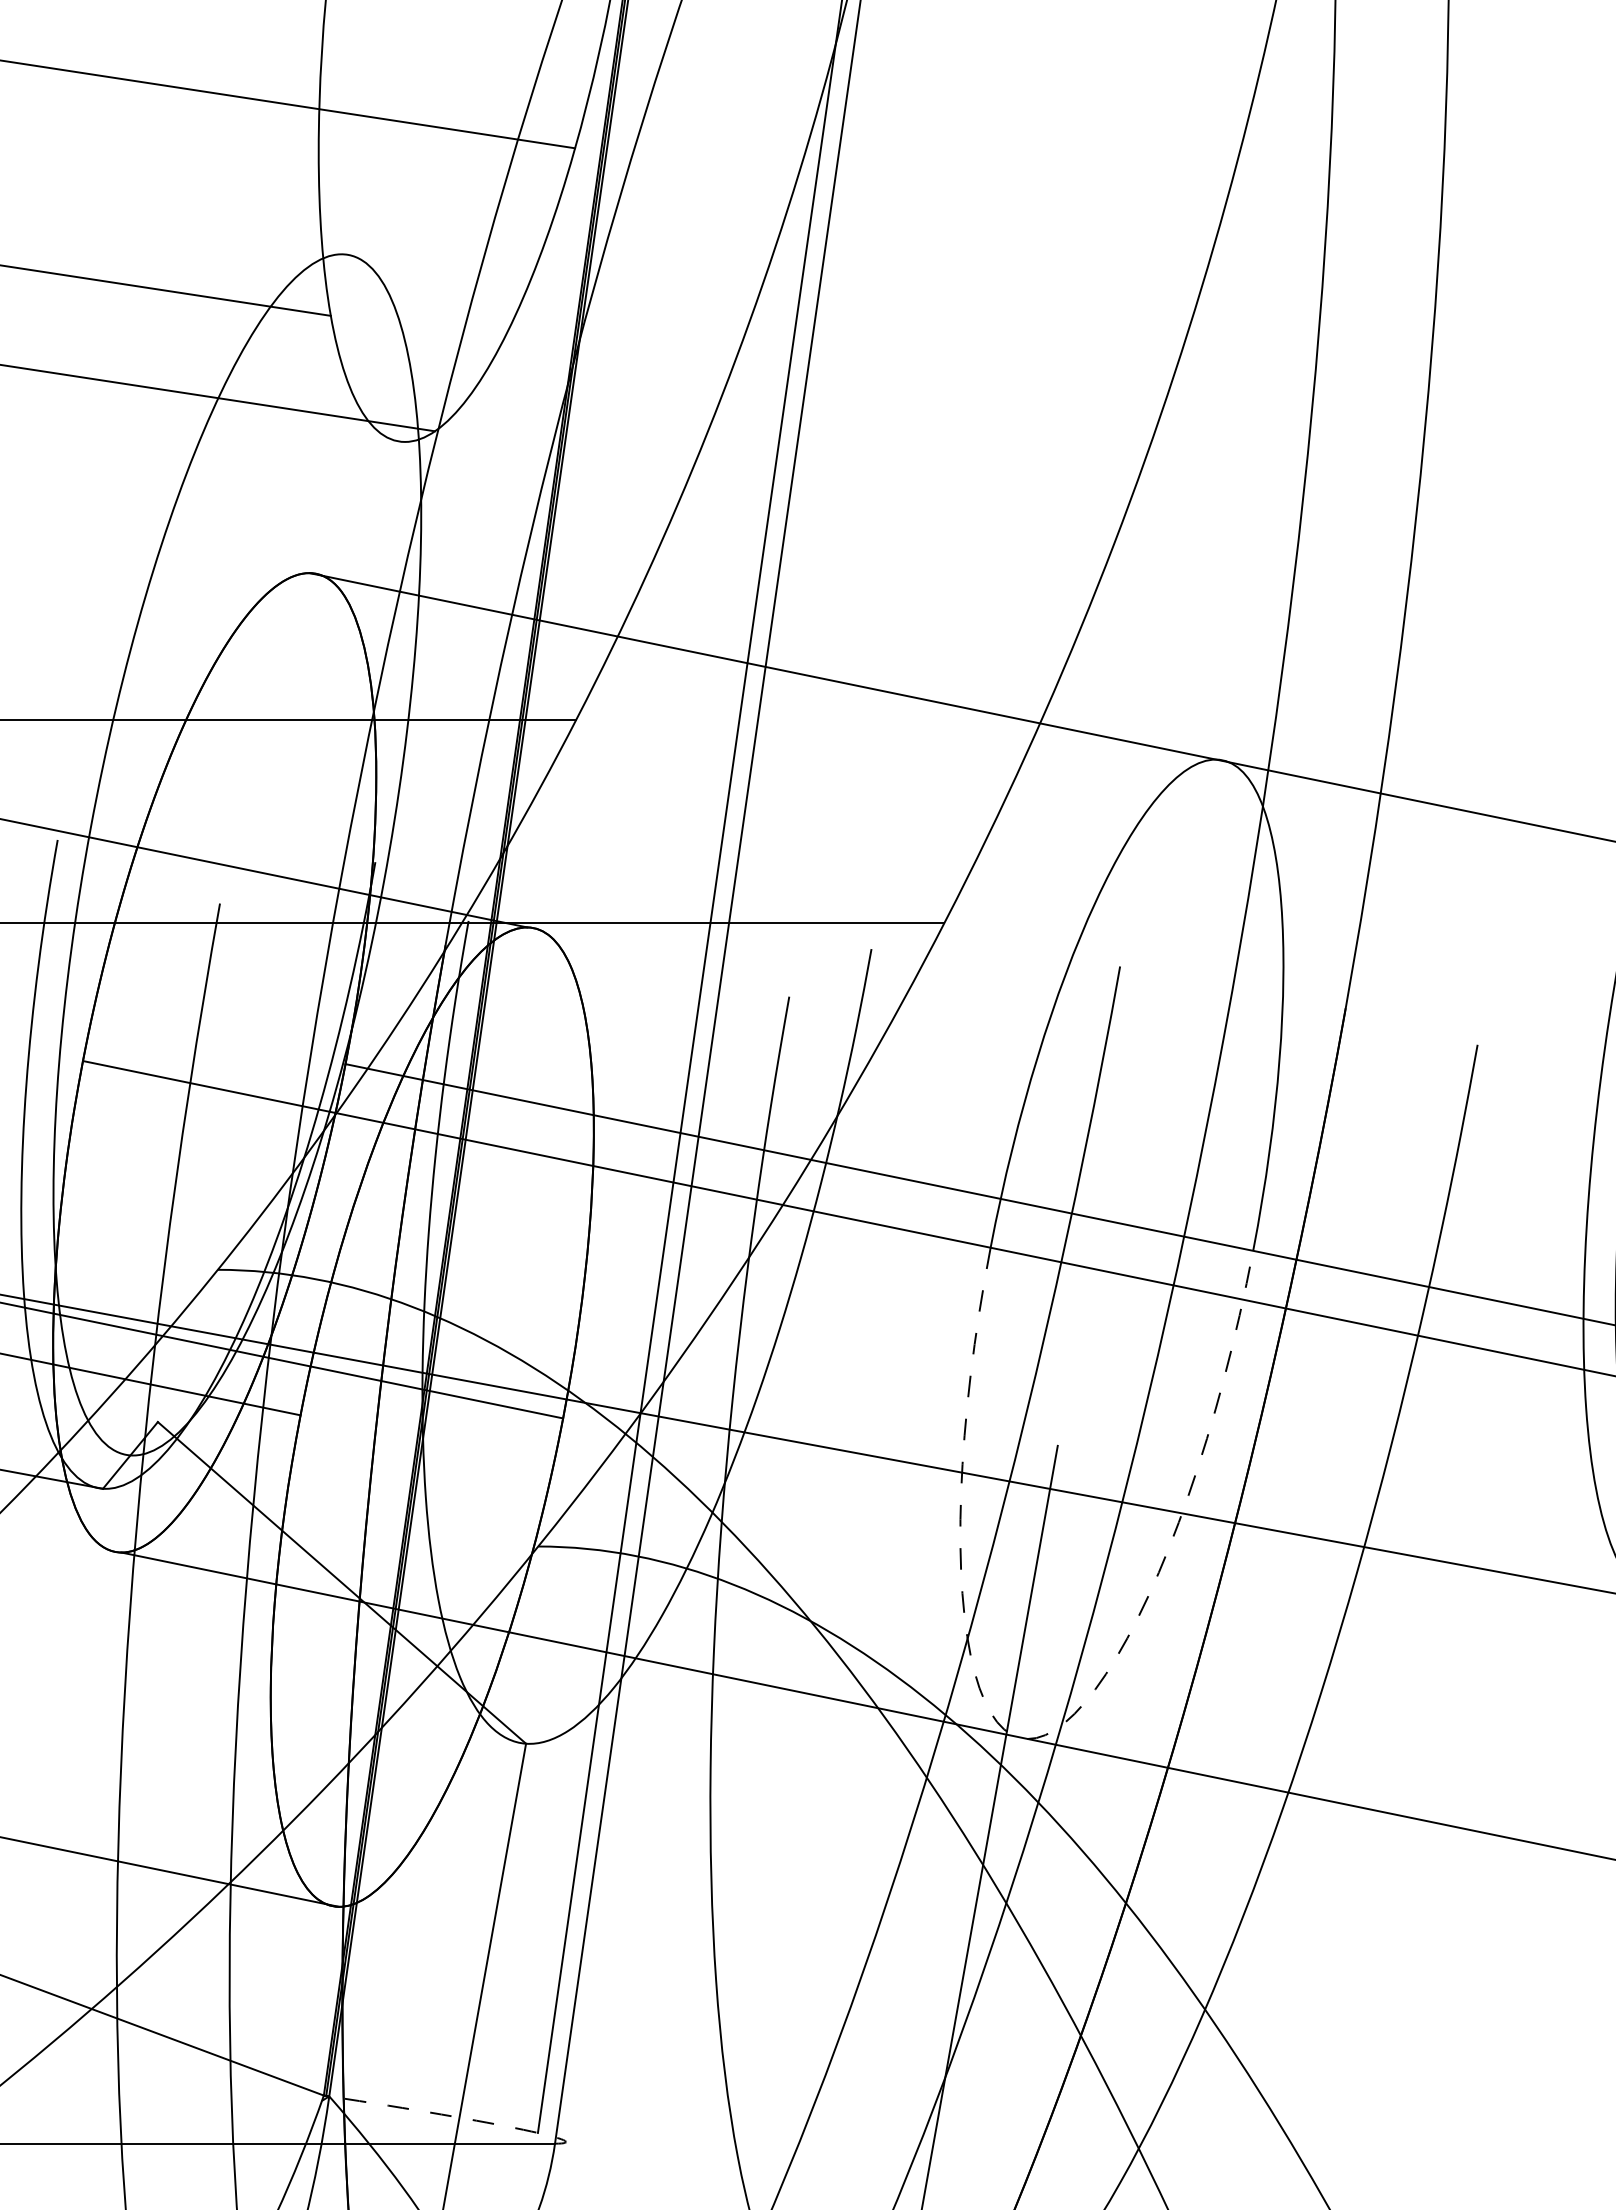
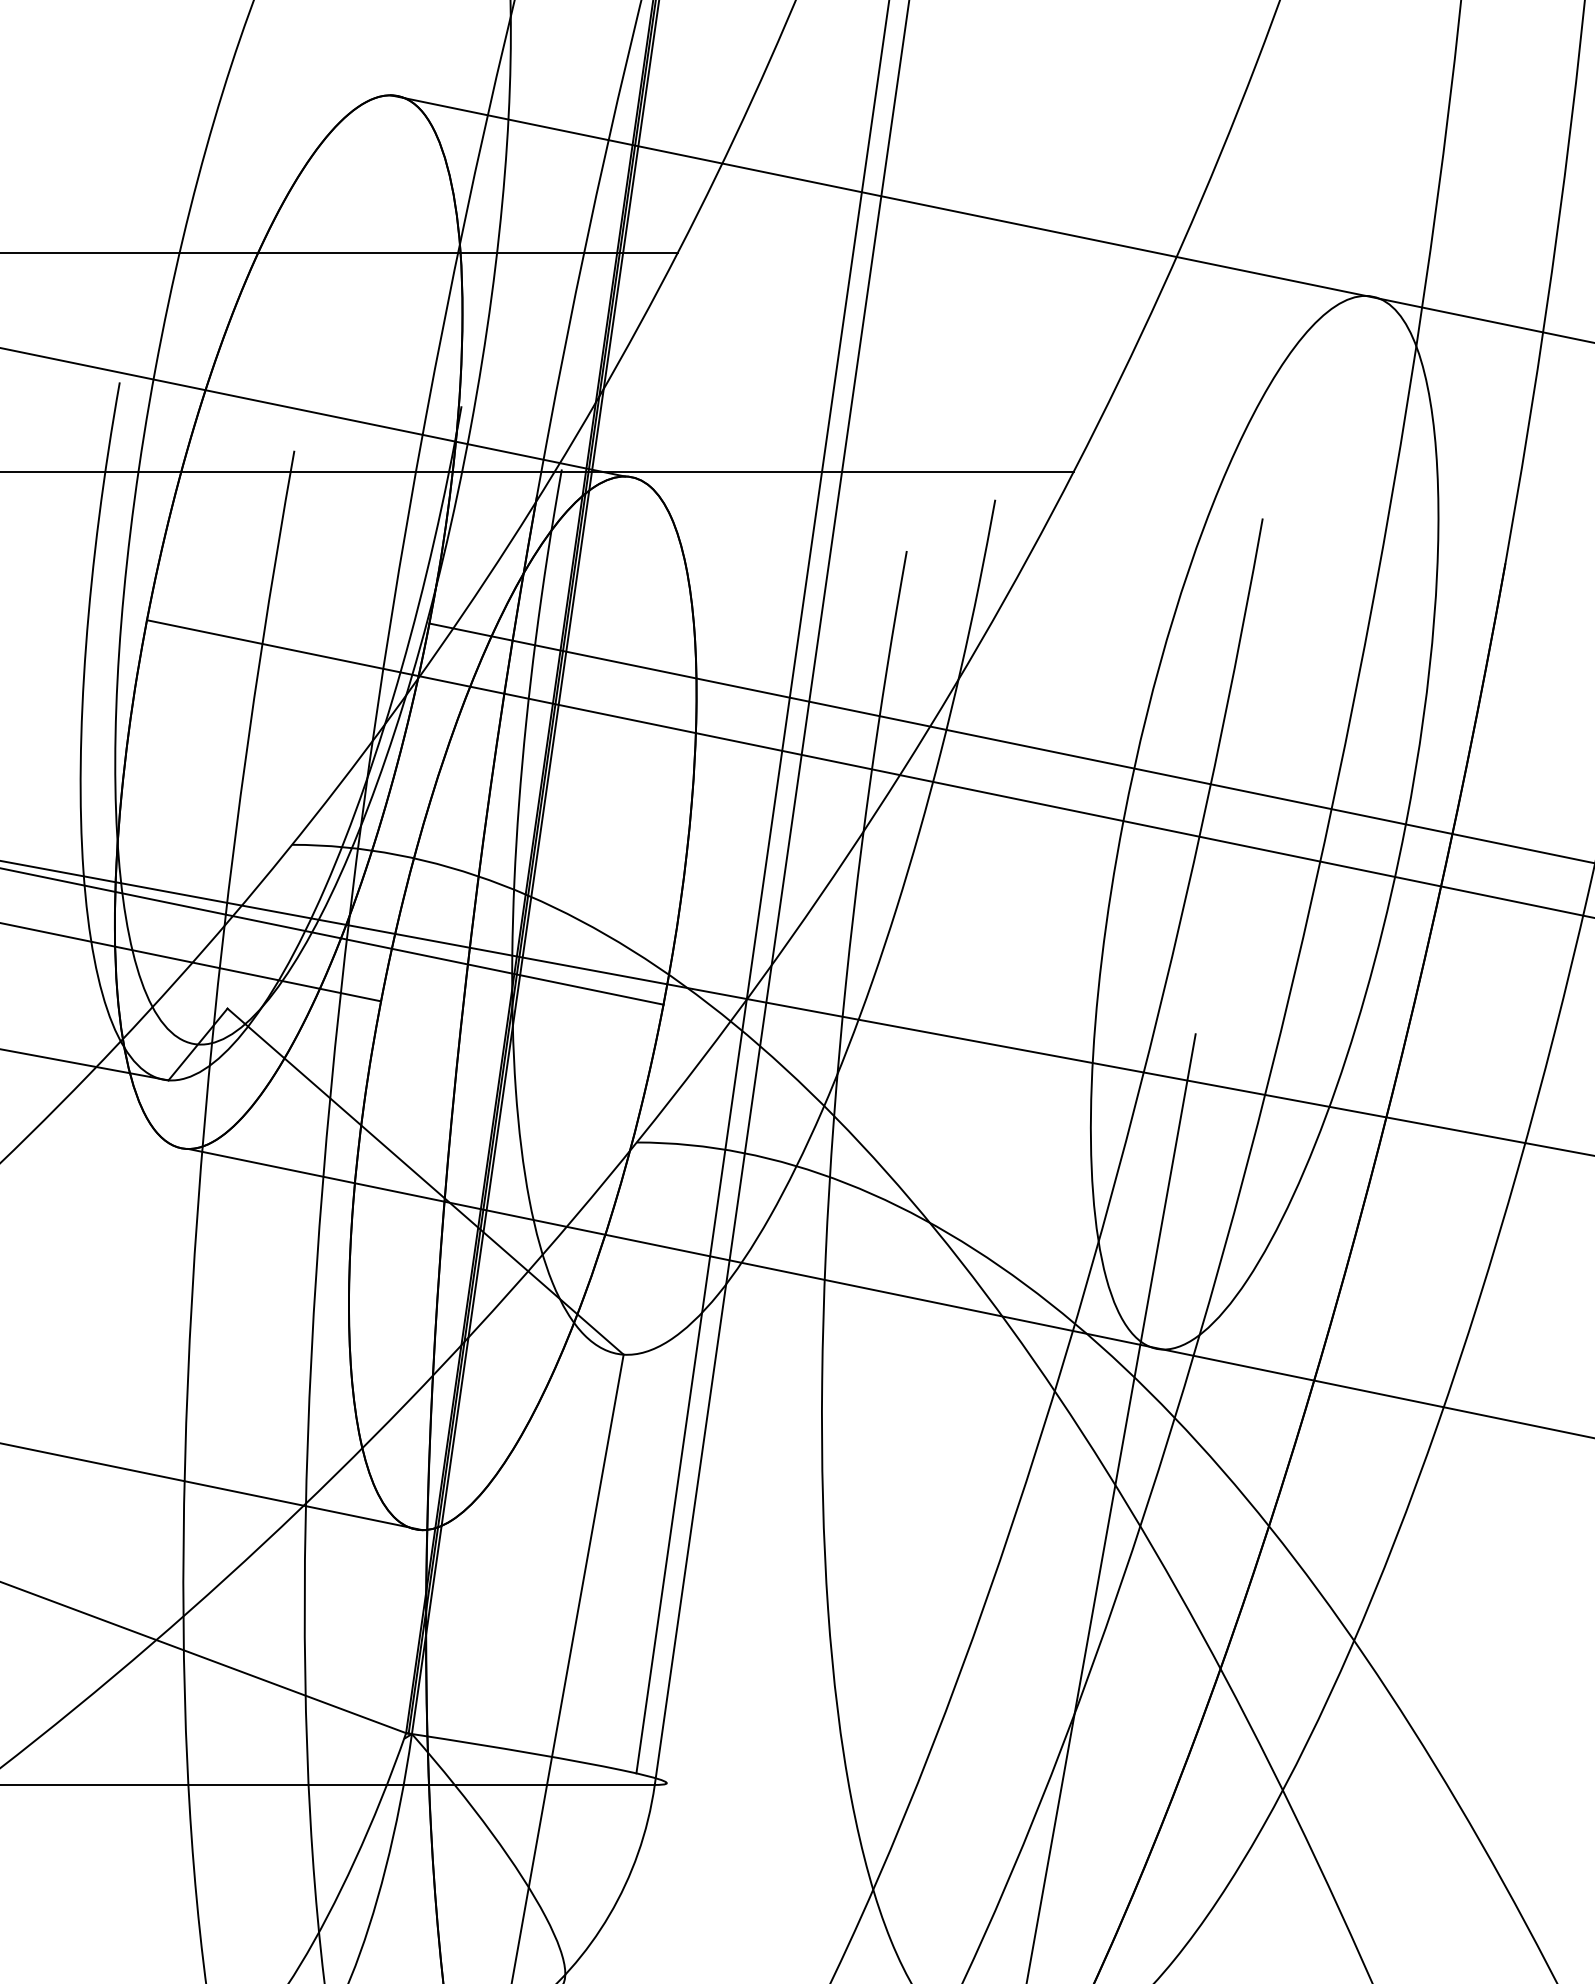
arc: (1039, 1737) -> (1175, 1347), dashed -> solid
arc: (464, 2118) -> (557, 1757), dashed -> solid

